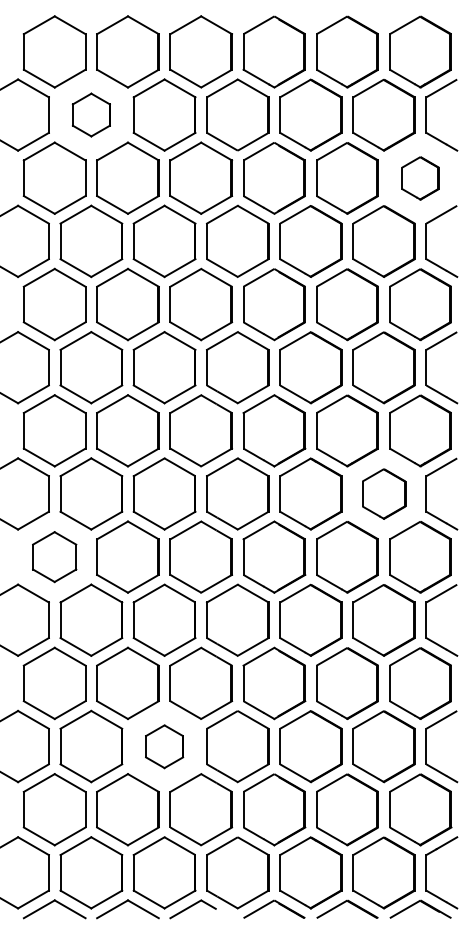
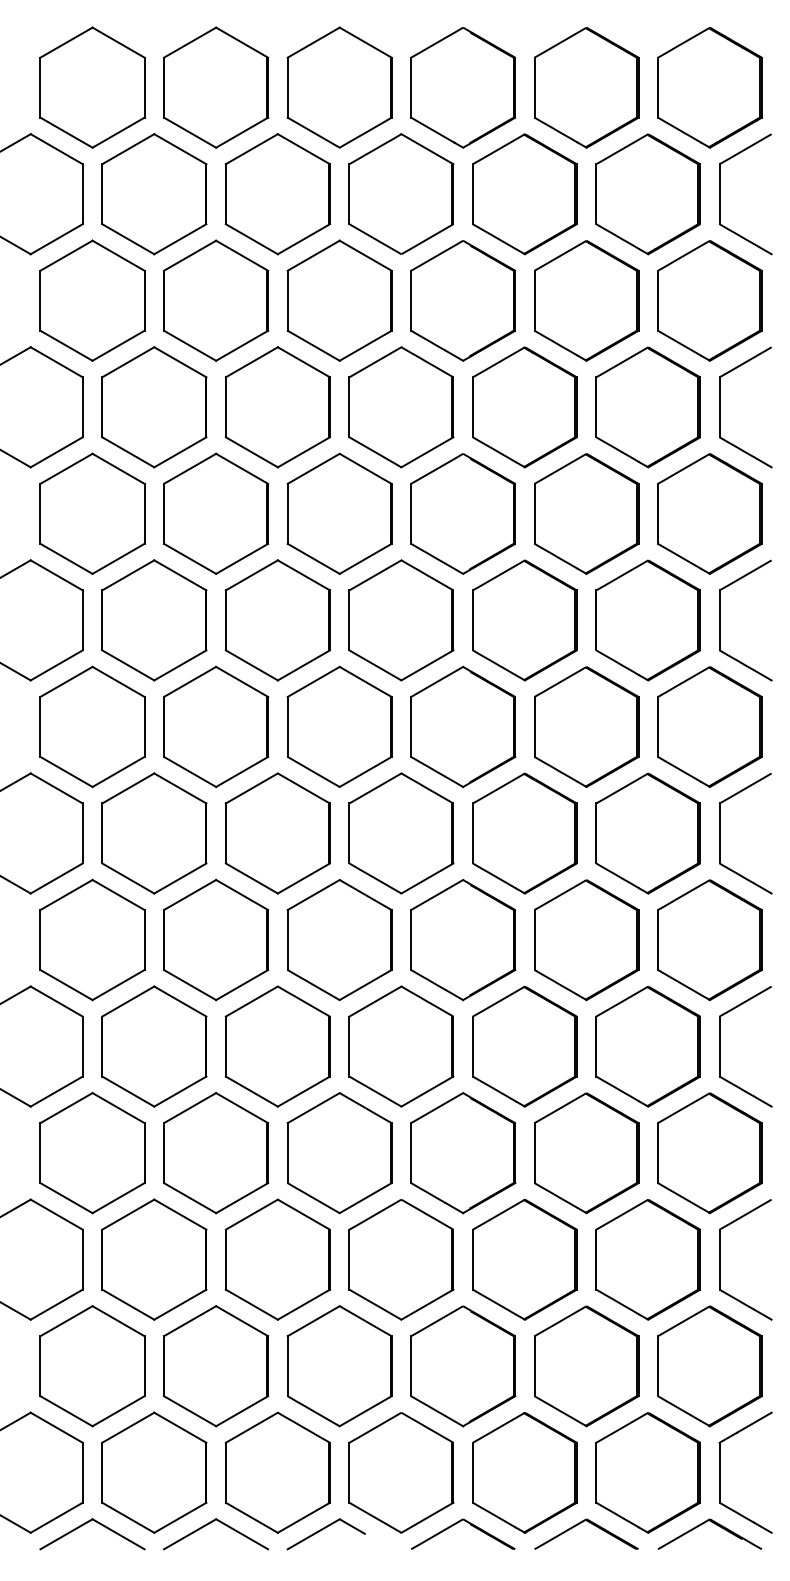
part: (91, 114) -> (154, 193), size x1.67
part: (420, 178) -> (709, 301), size x1.67
part: (383, 493) -> (647, 832), size x1.43
part: (54, 556) -> (92, 938), size x1.43
part: (164, 746) -> (277, 1259), size x1.67

